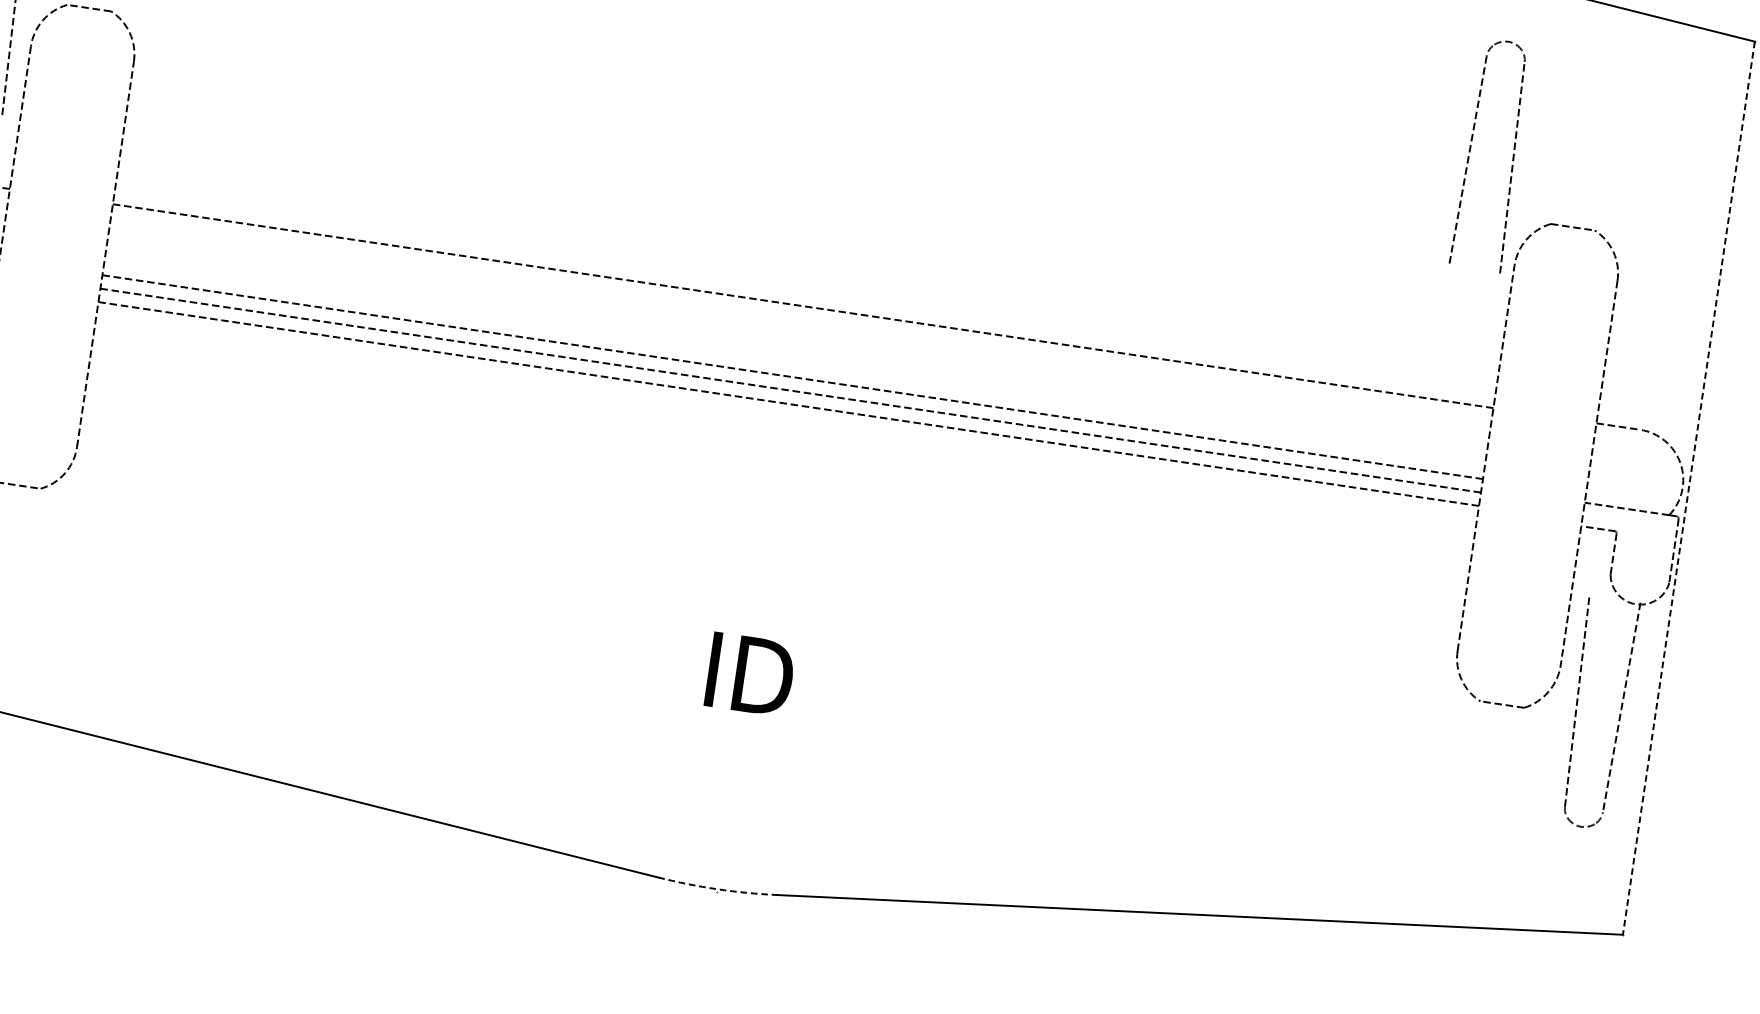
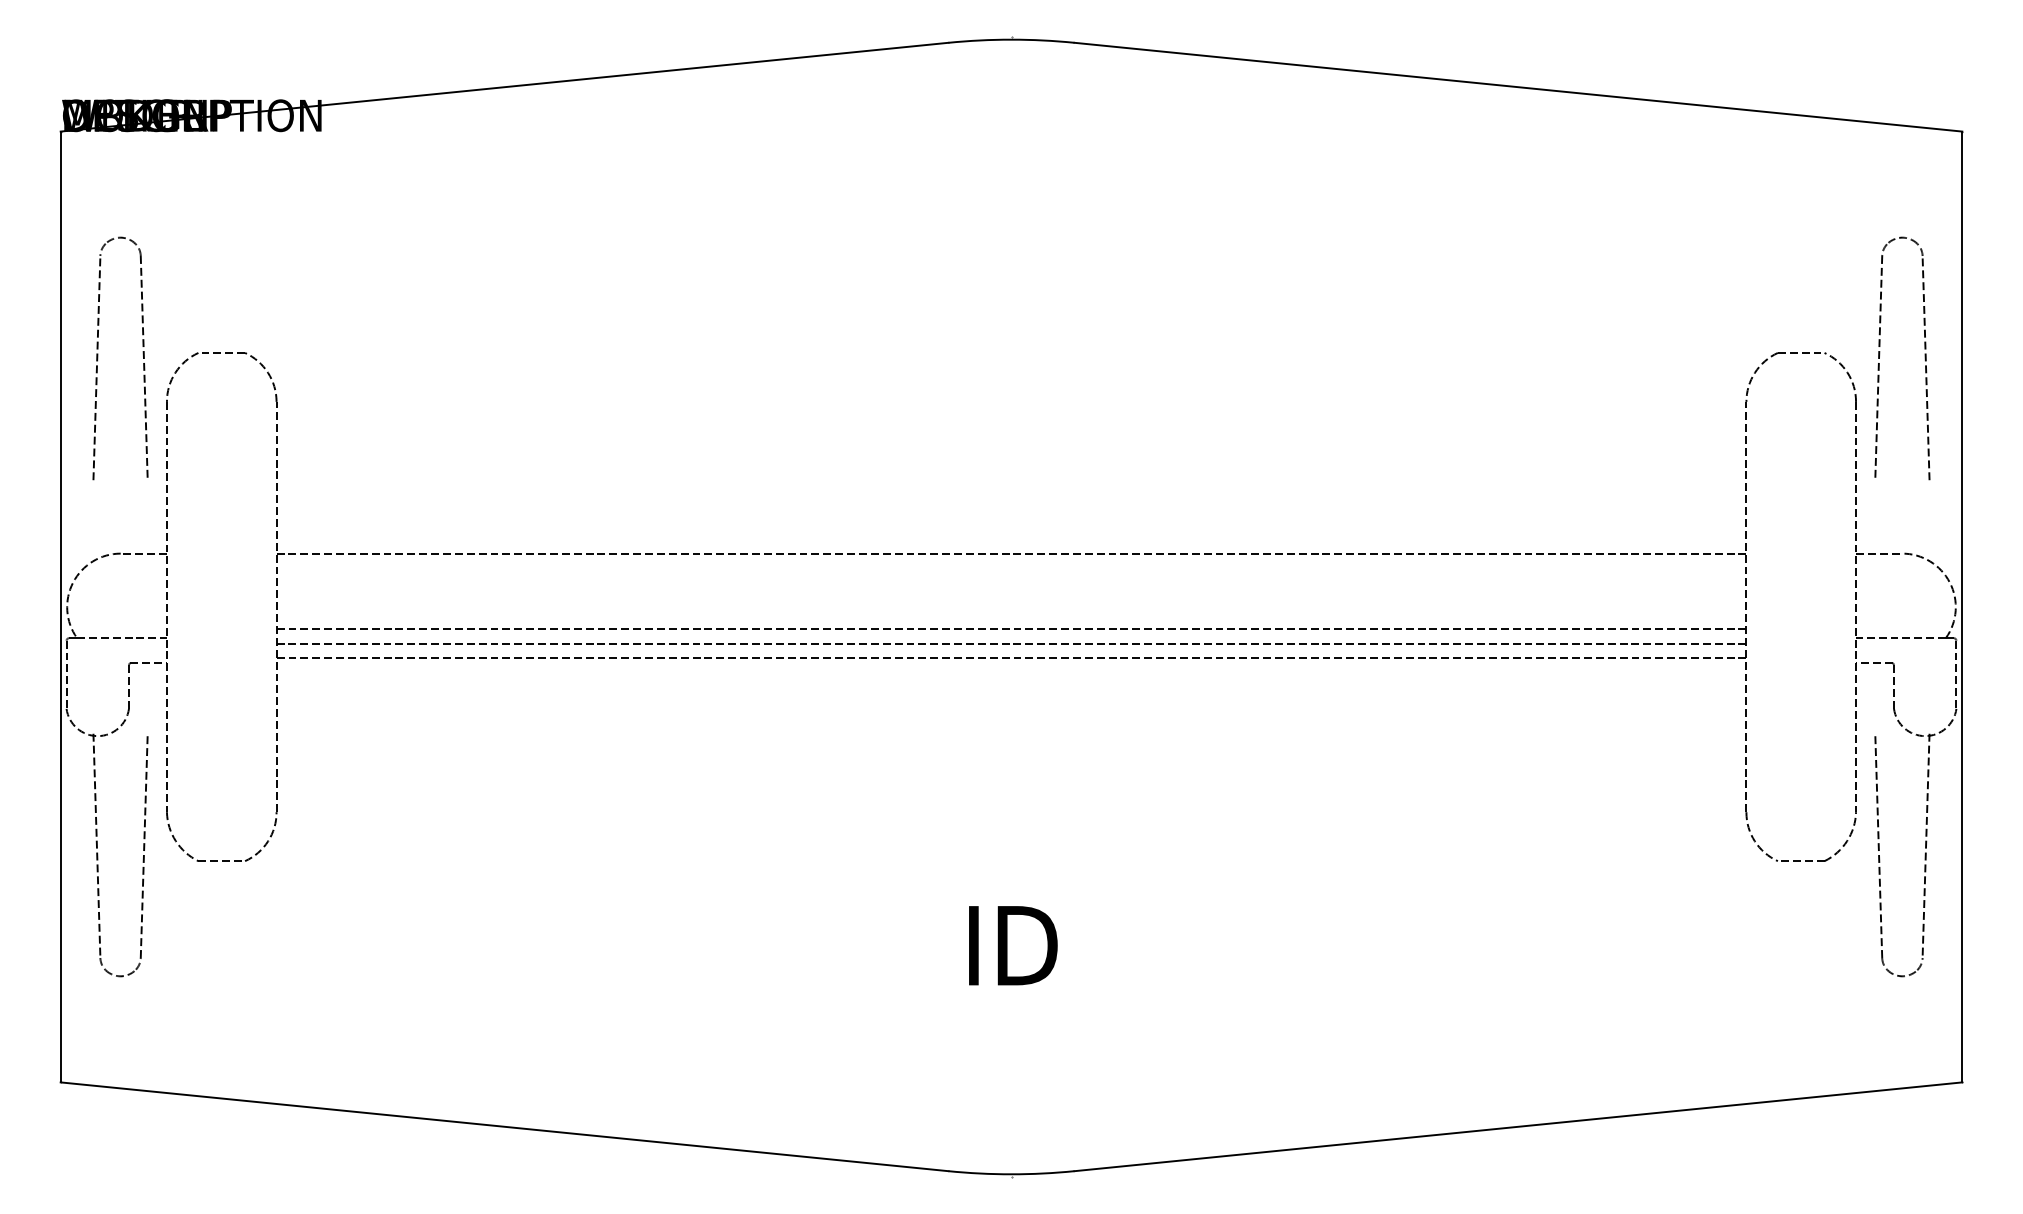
part: (1512, 158) -> (1924, 358), moved
line: (1689, 488) -> (1962, 607), dashed -> solid
arc: (717, 889) -> (1011, 1174), dashed -> solid

